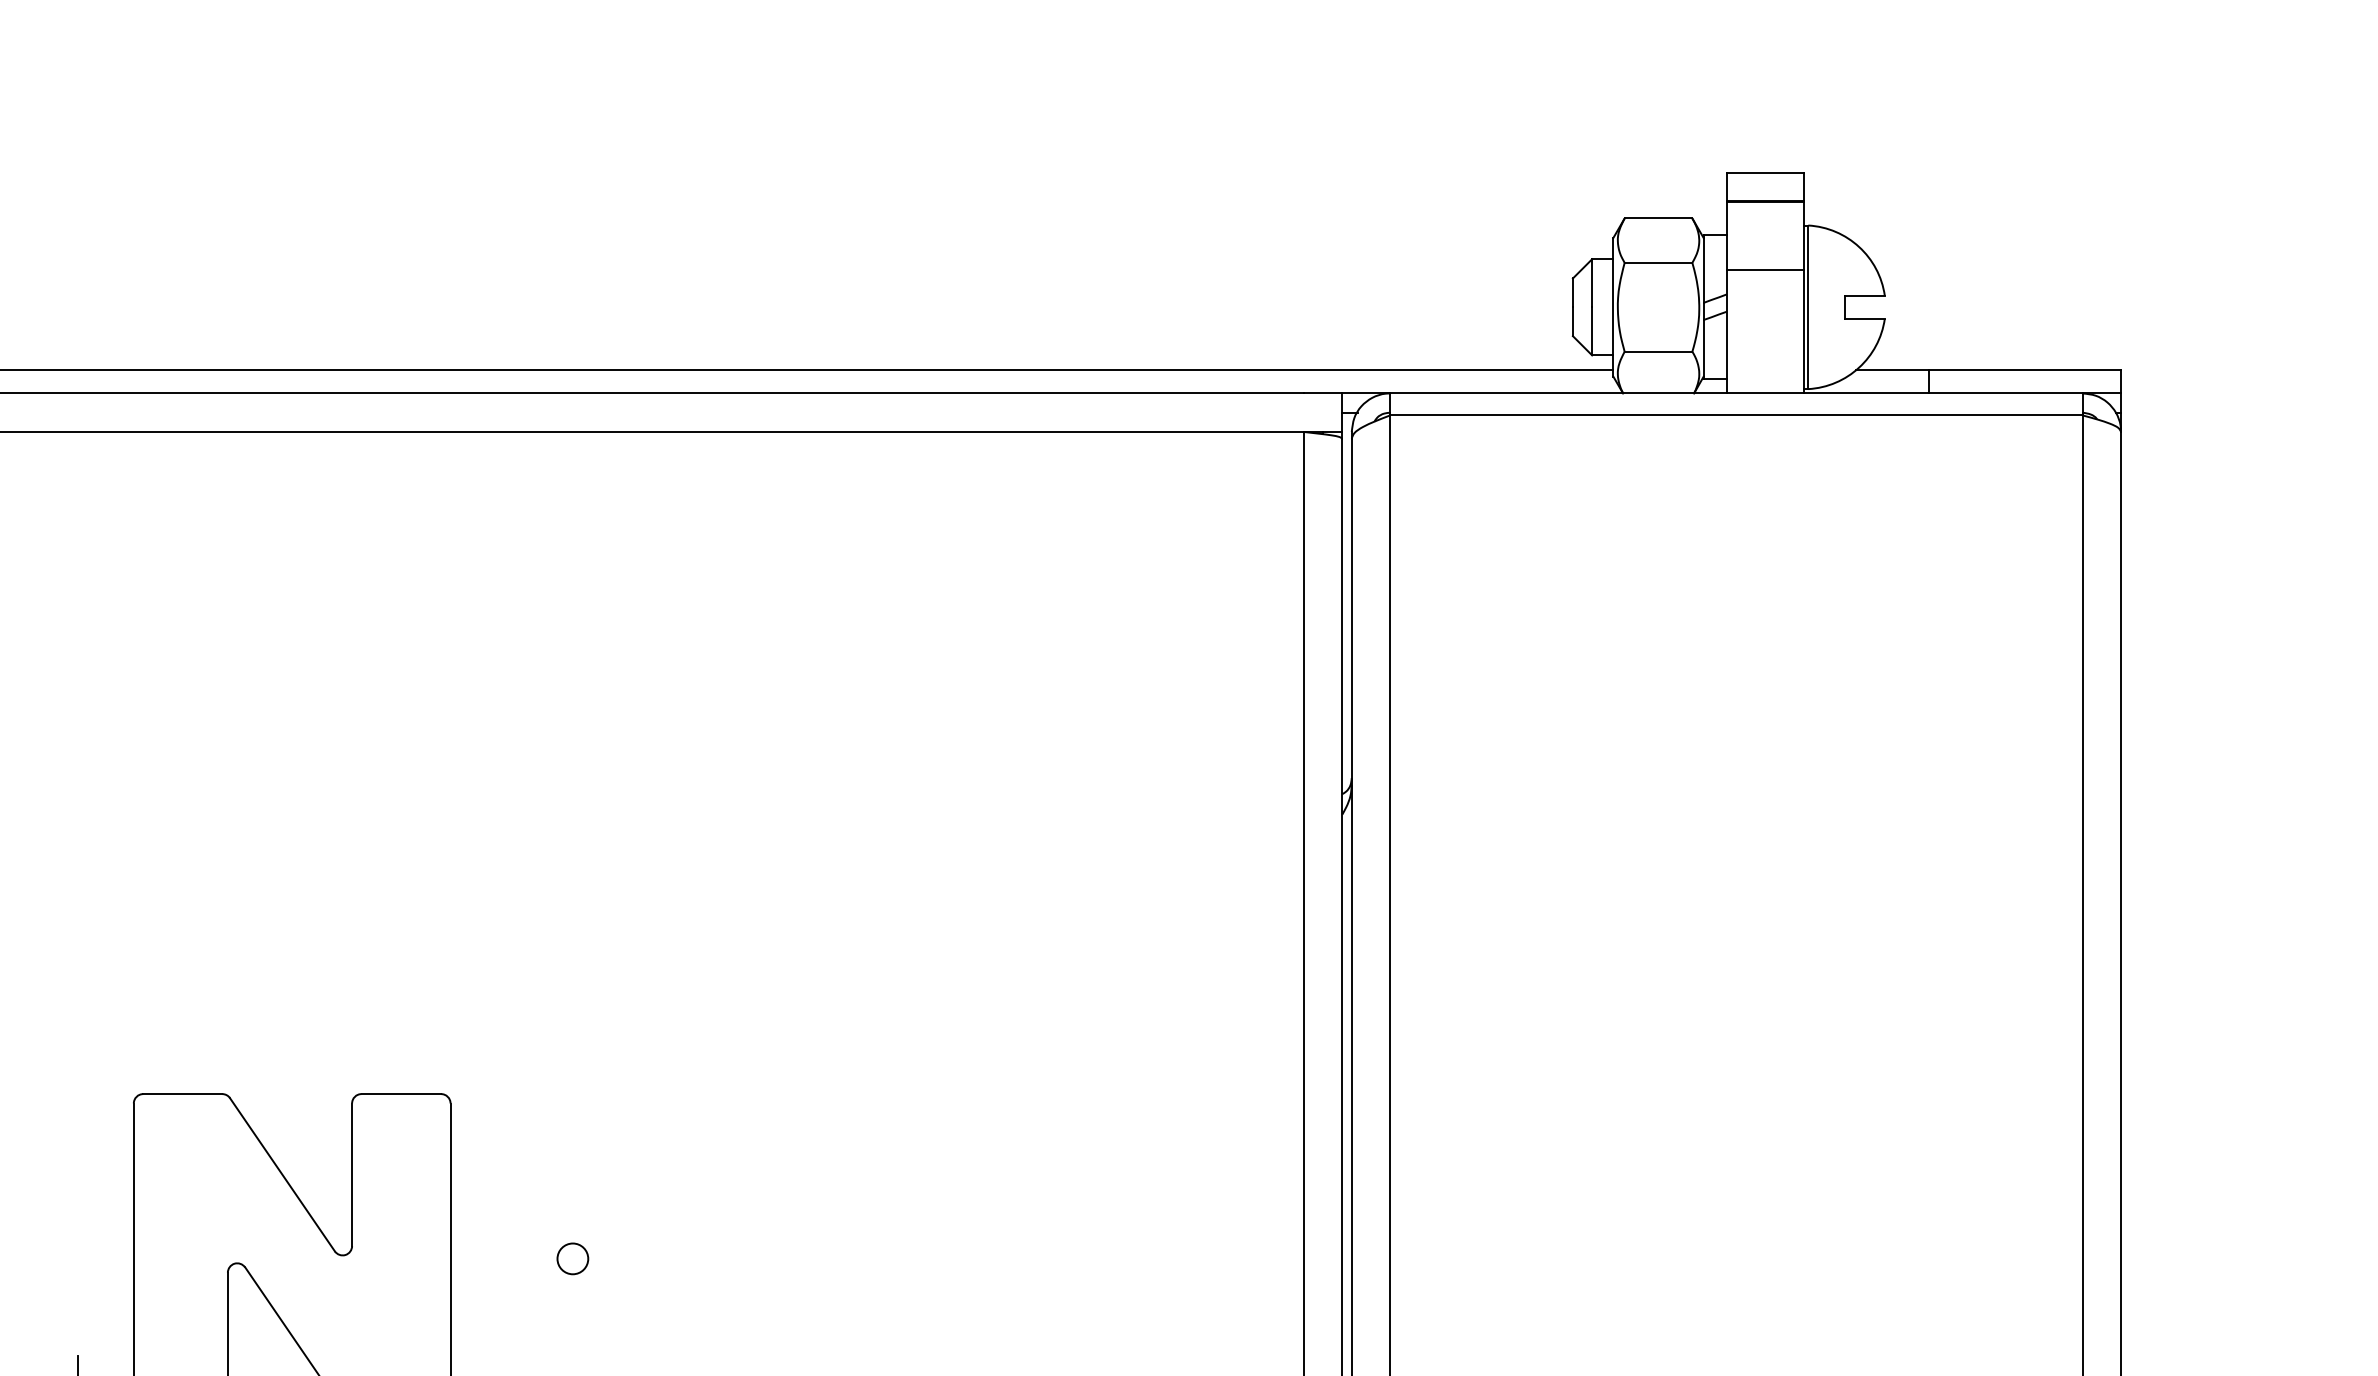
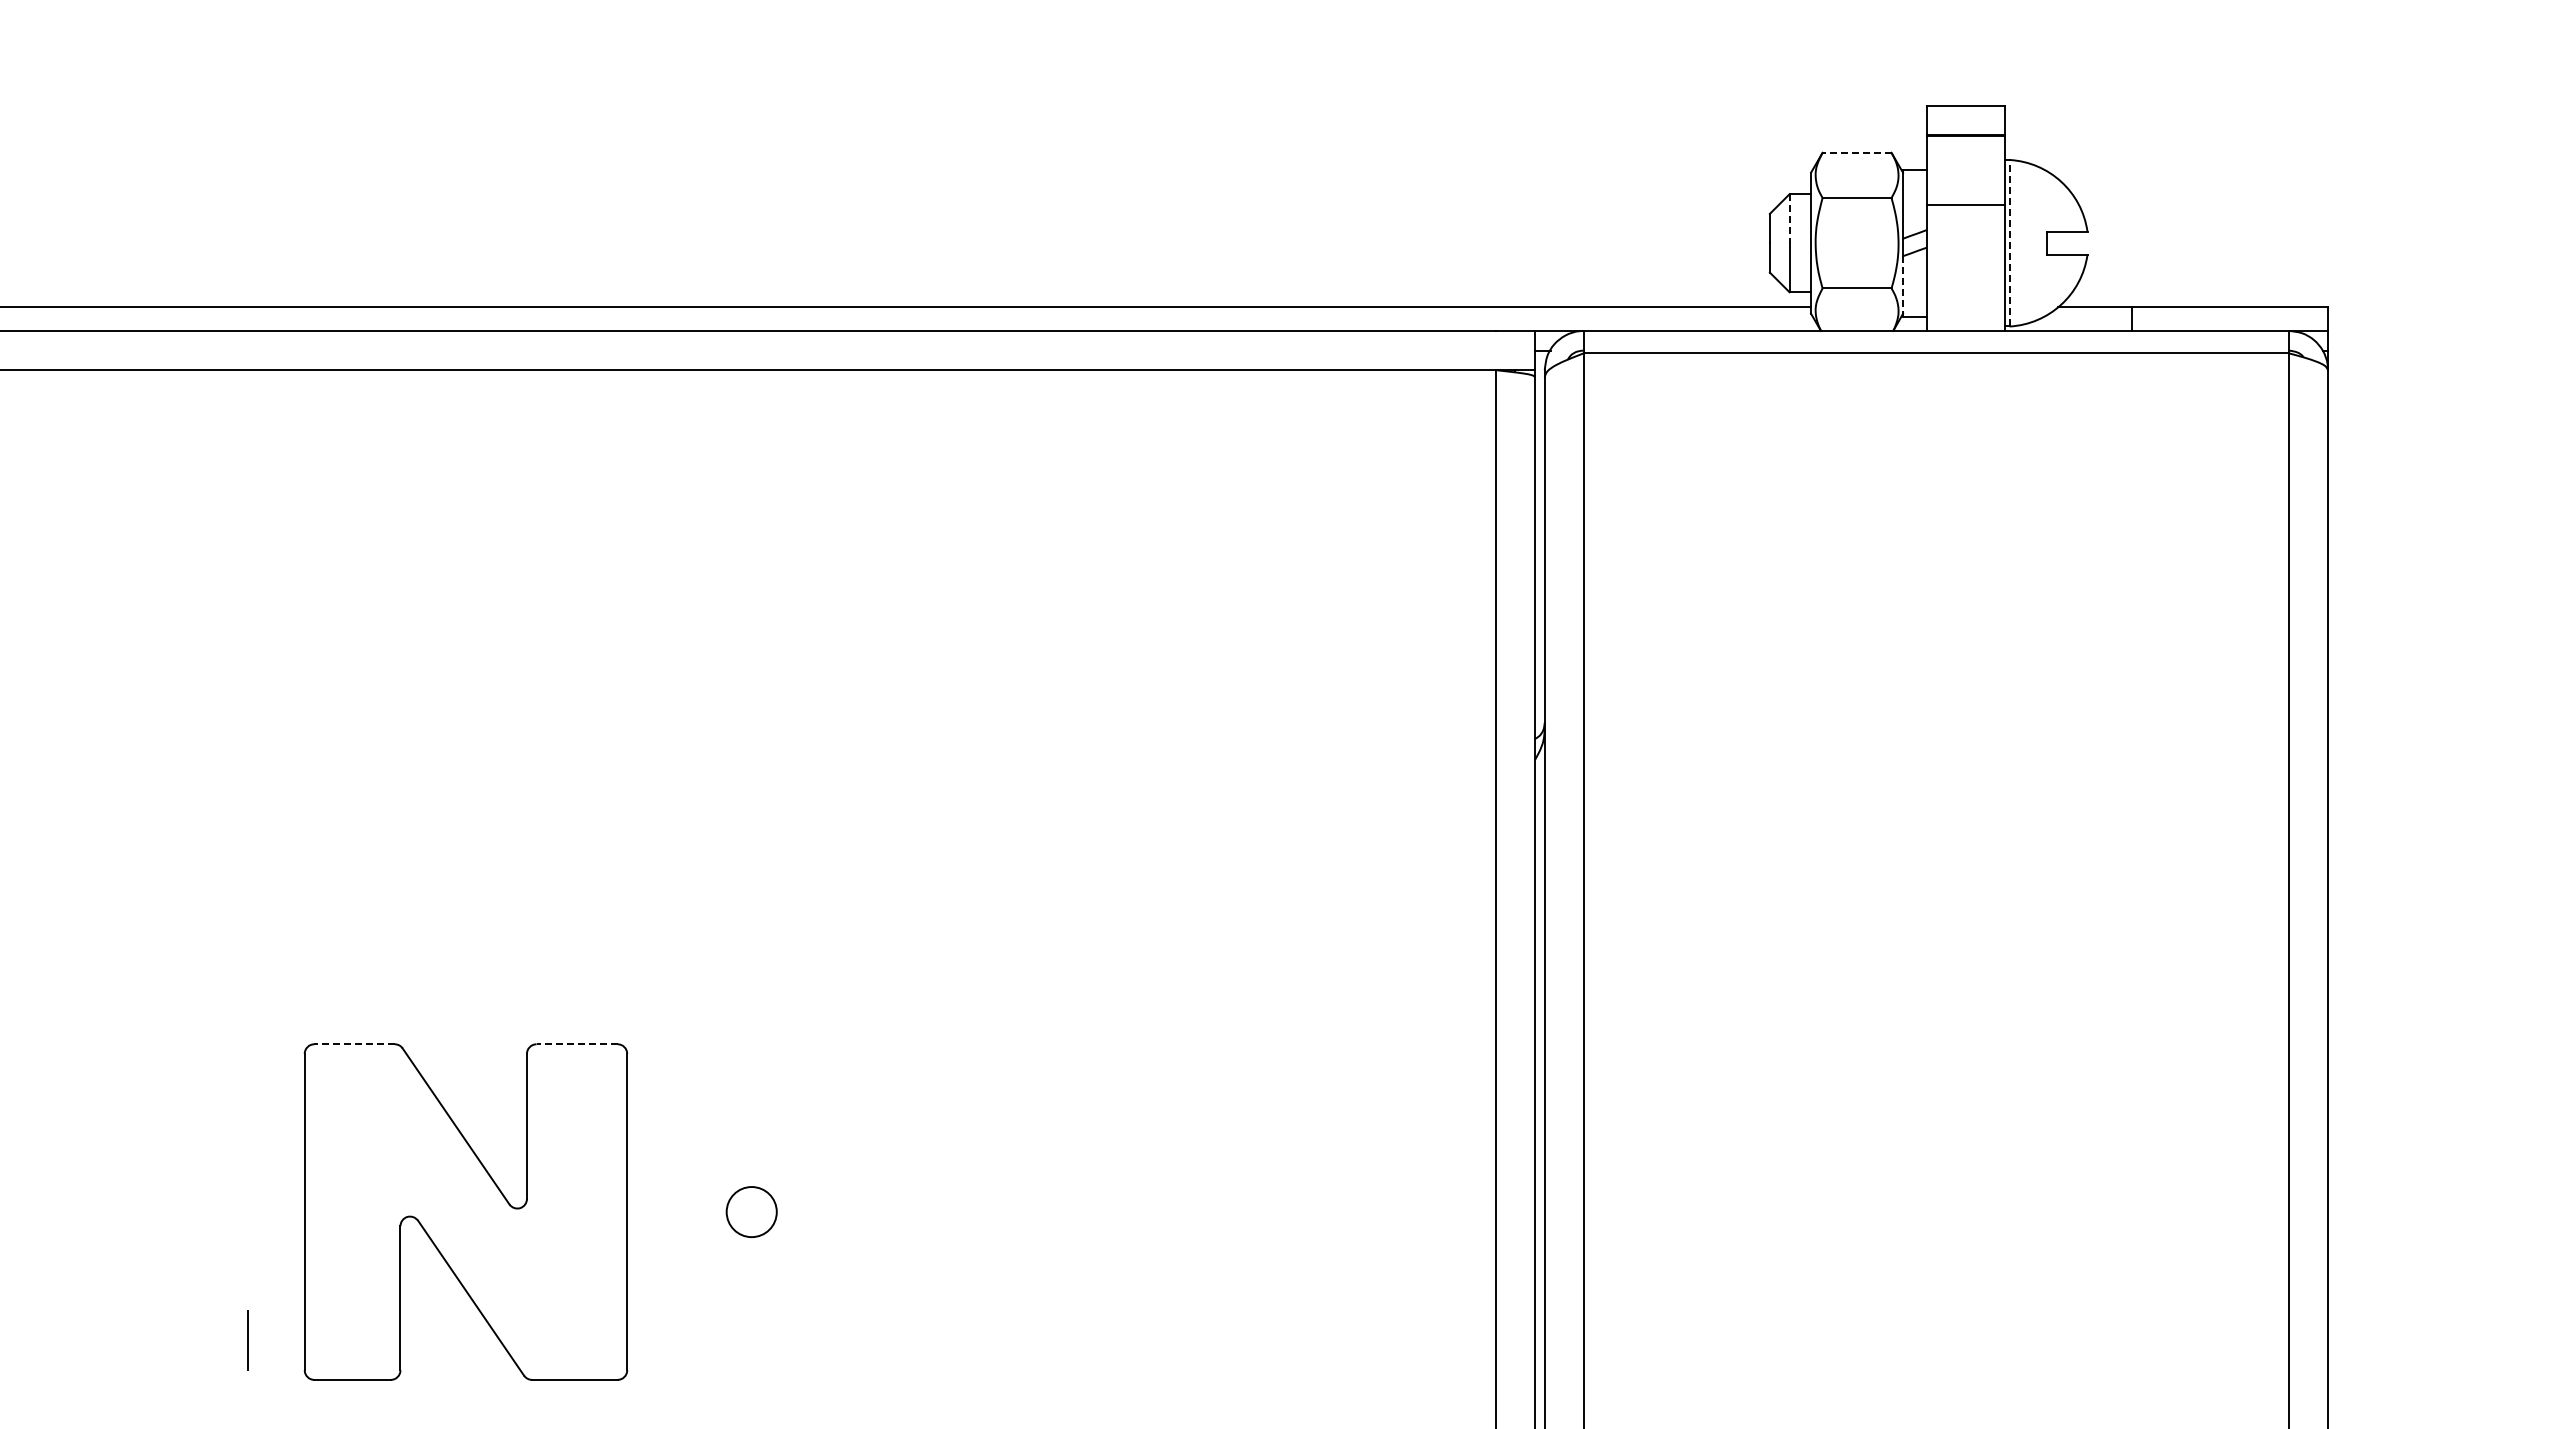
line: (1657, 218) -> (1856, 152), solid -> dashed
line: (1592, 283) -> (1789, 219), solid -> dashed
line: (1808, 306) -> (2009, 242), solid -> dashed
line: (1704, 349) -> (1903, 286), solid -> dashed
line: (182, 1094) -> (354, 1044), solid -> dashed
line: (401, 1094) -> (577, 1044), solid -> dashed
circle: (572, 1258) -> (751, 1211), size x1.6

